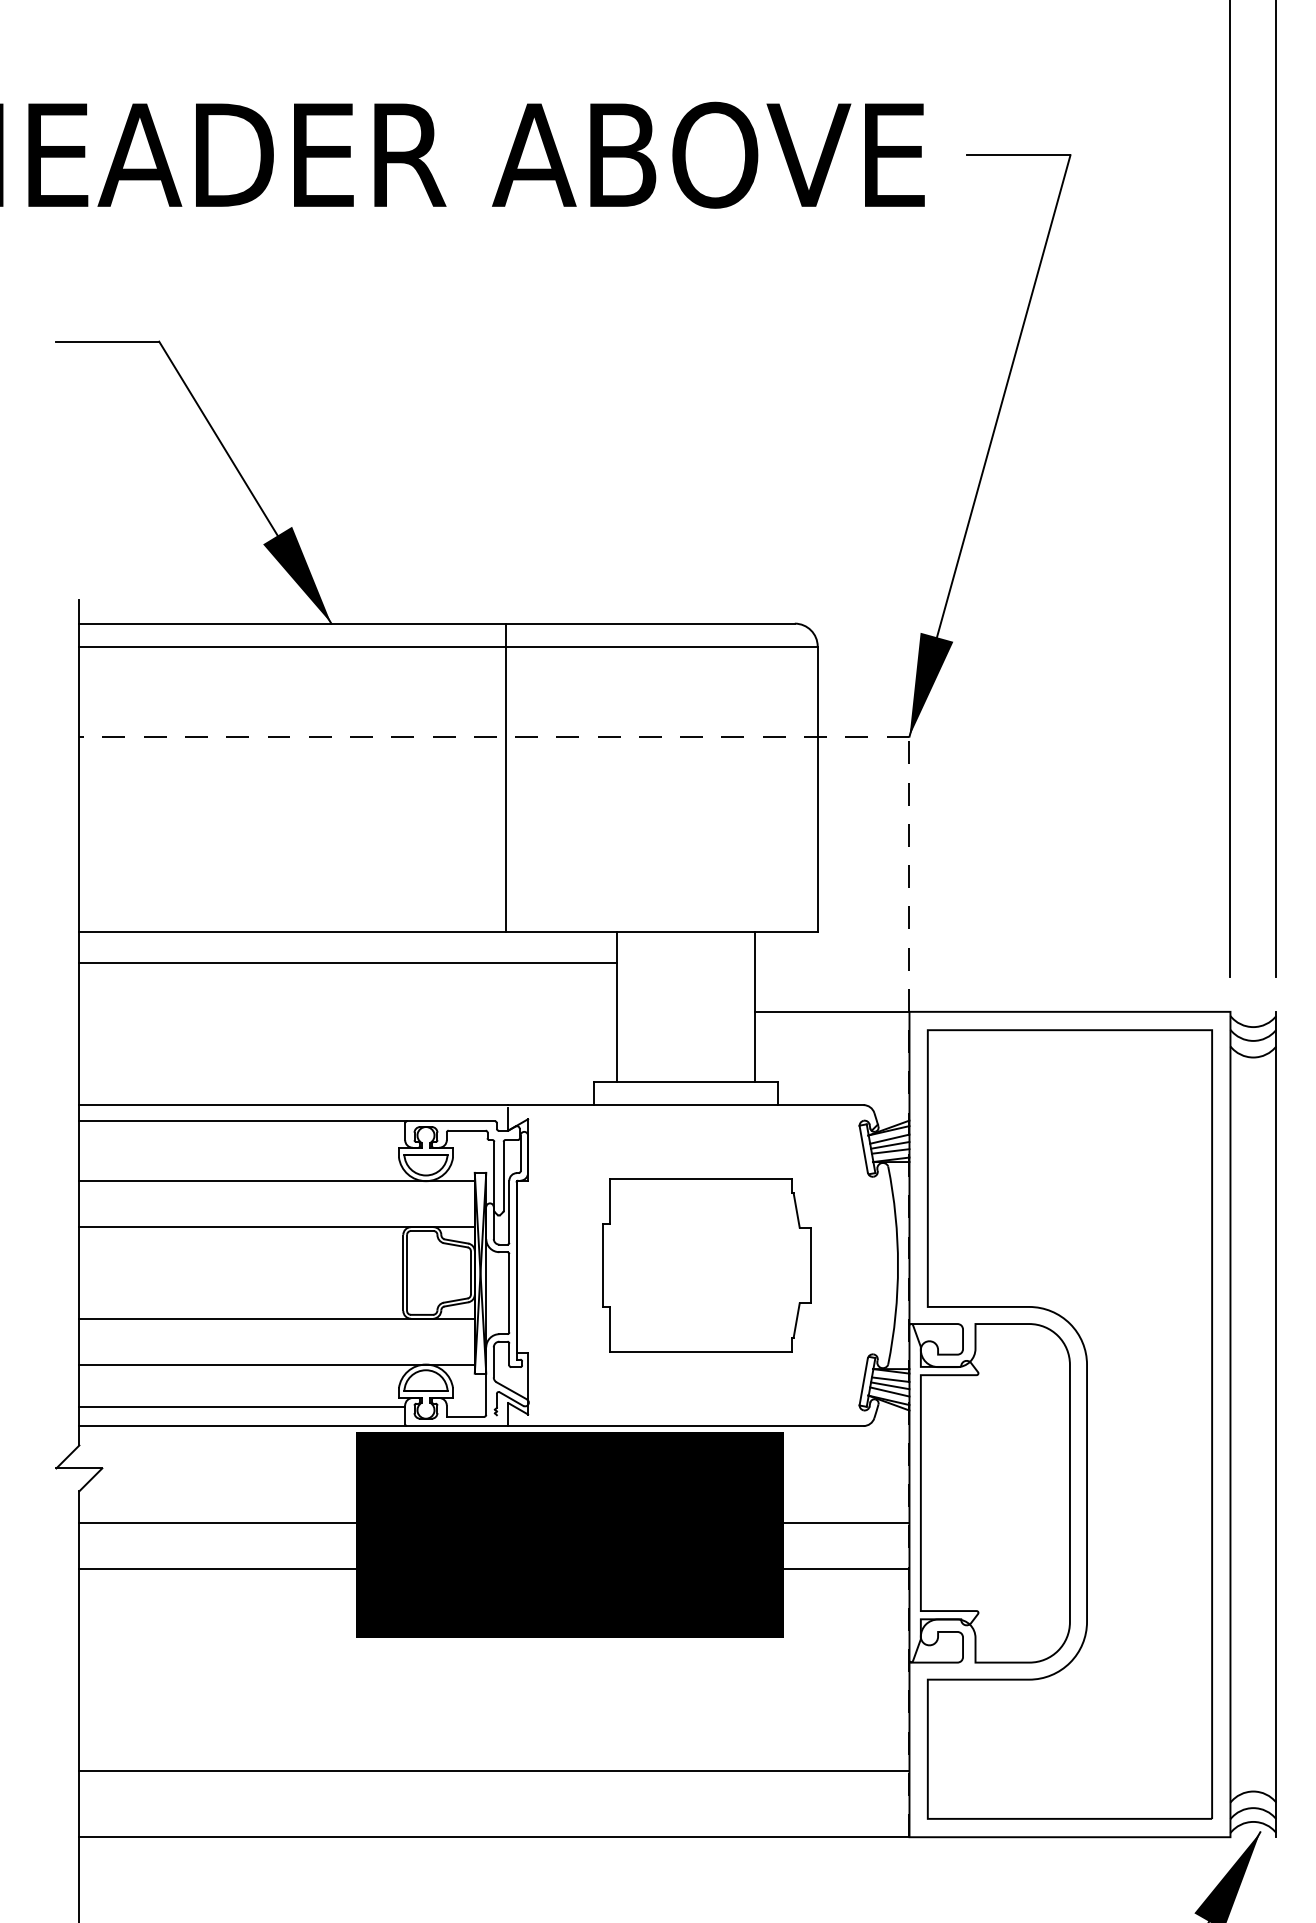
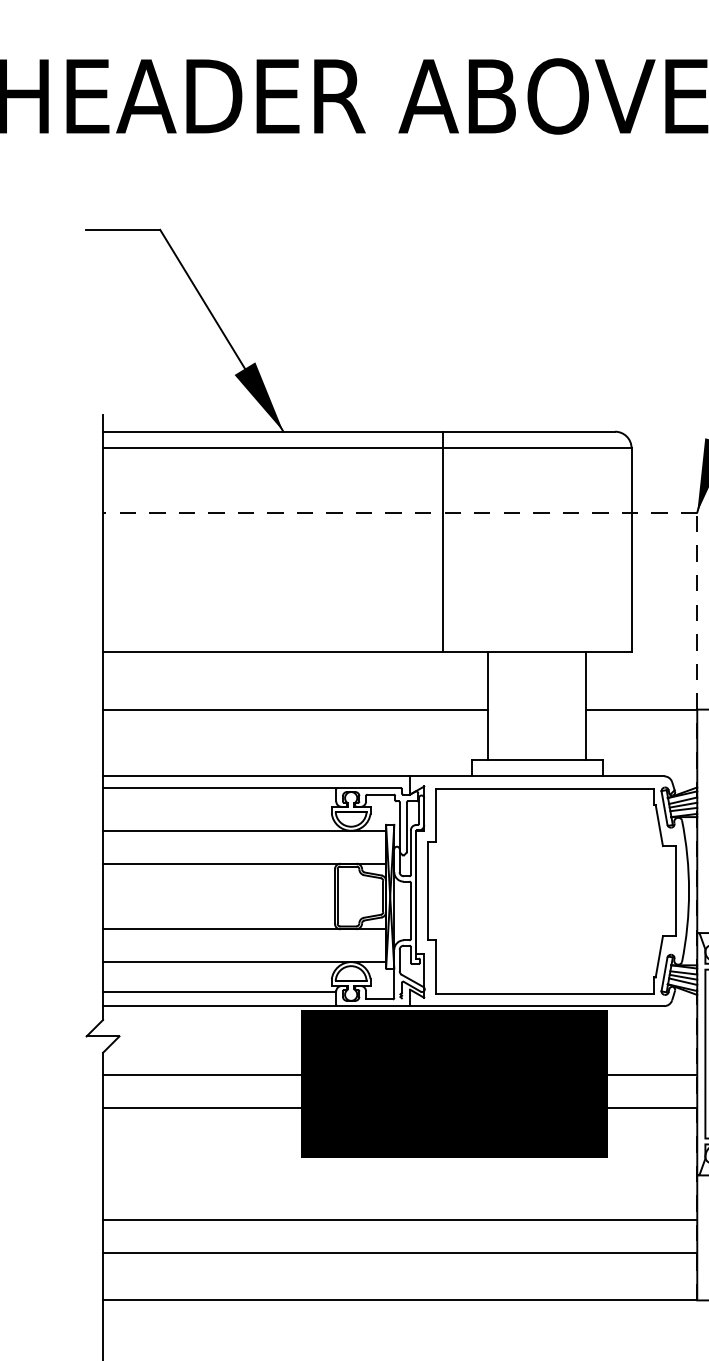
line: (506, 777) -> (443, 541), moved
line: (348, 962) -> (295, 709), moved
part: (706, 1265) -> (551, 891), size x1.67
line: (494, 1725) -> (400, 1220), added

